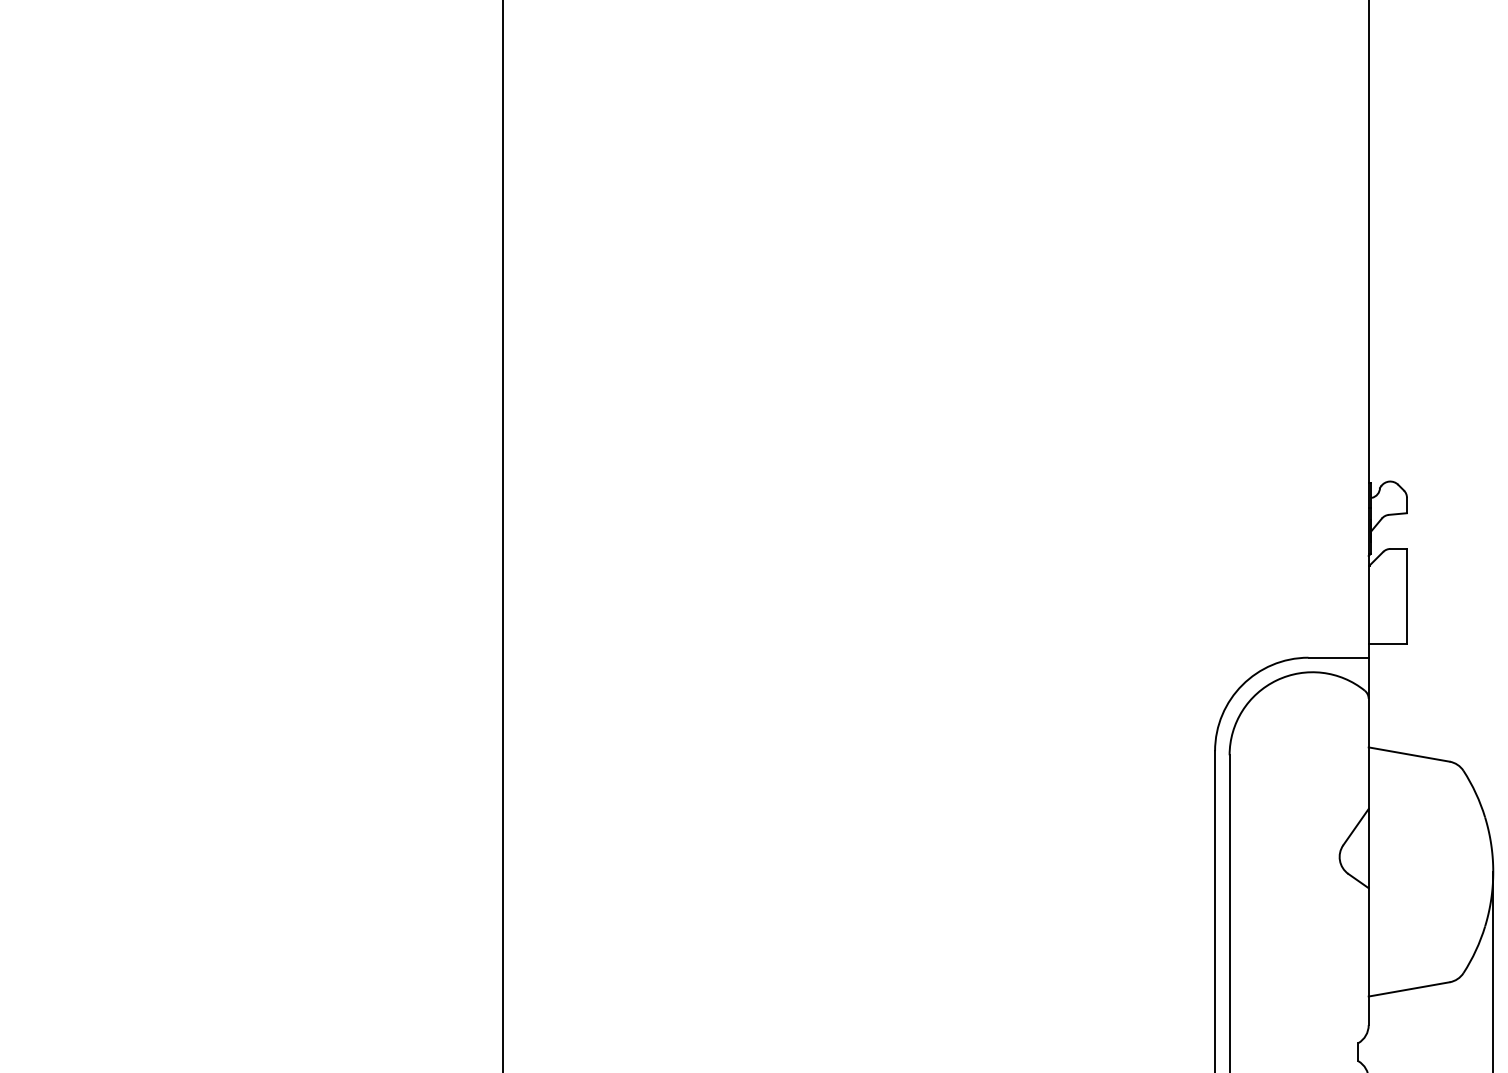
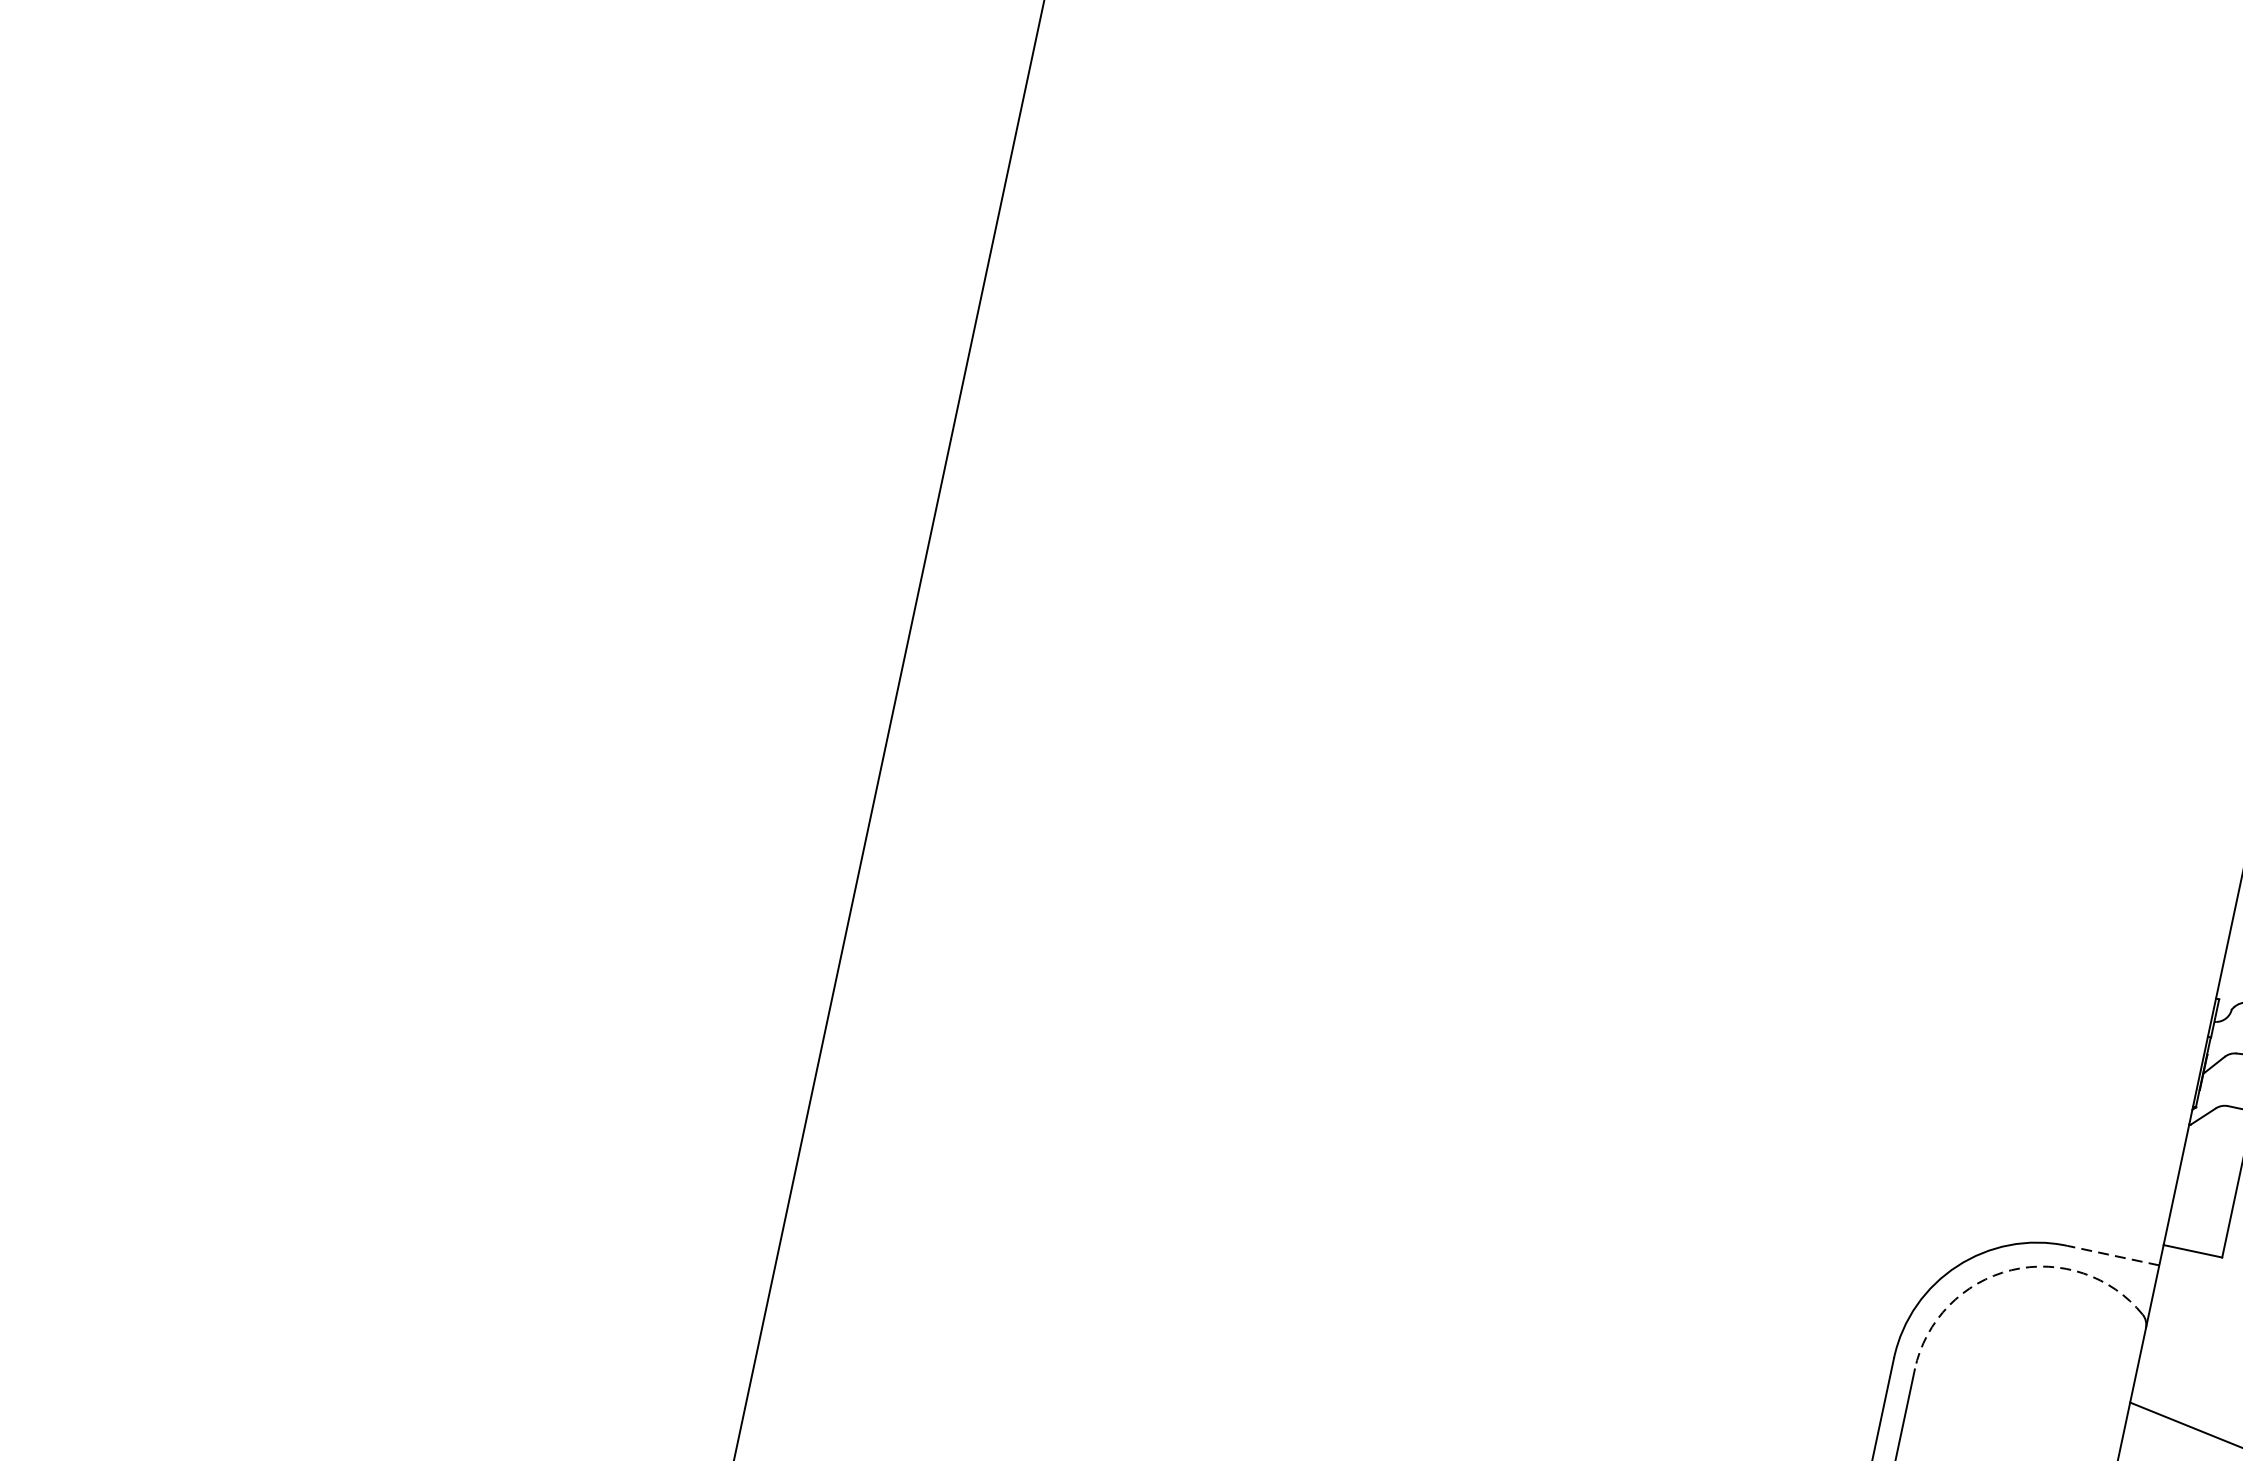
line: (1338, 657) -> (2113, 1255), solid -> dashed
arc: (1276, 680) -> (2010, 1270), solid -> dashed

